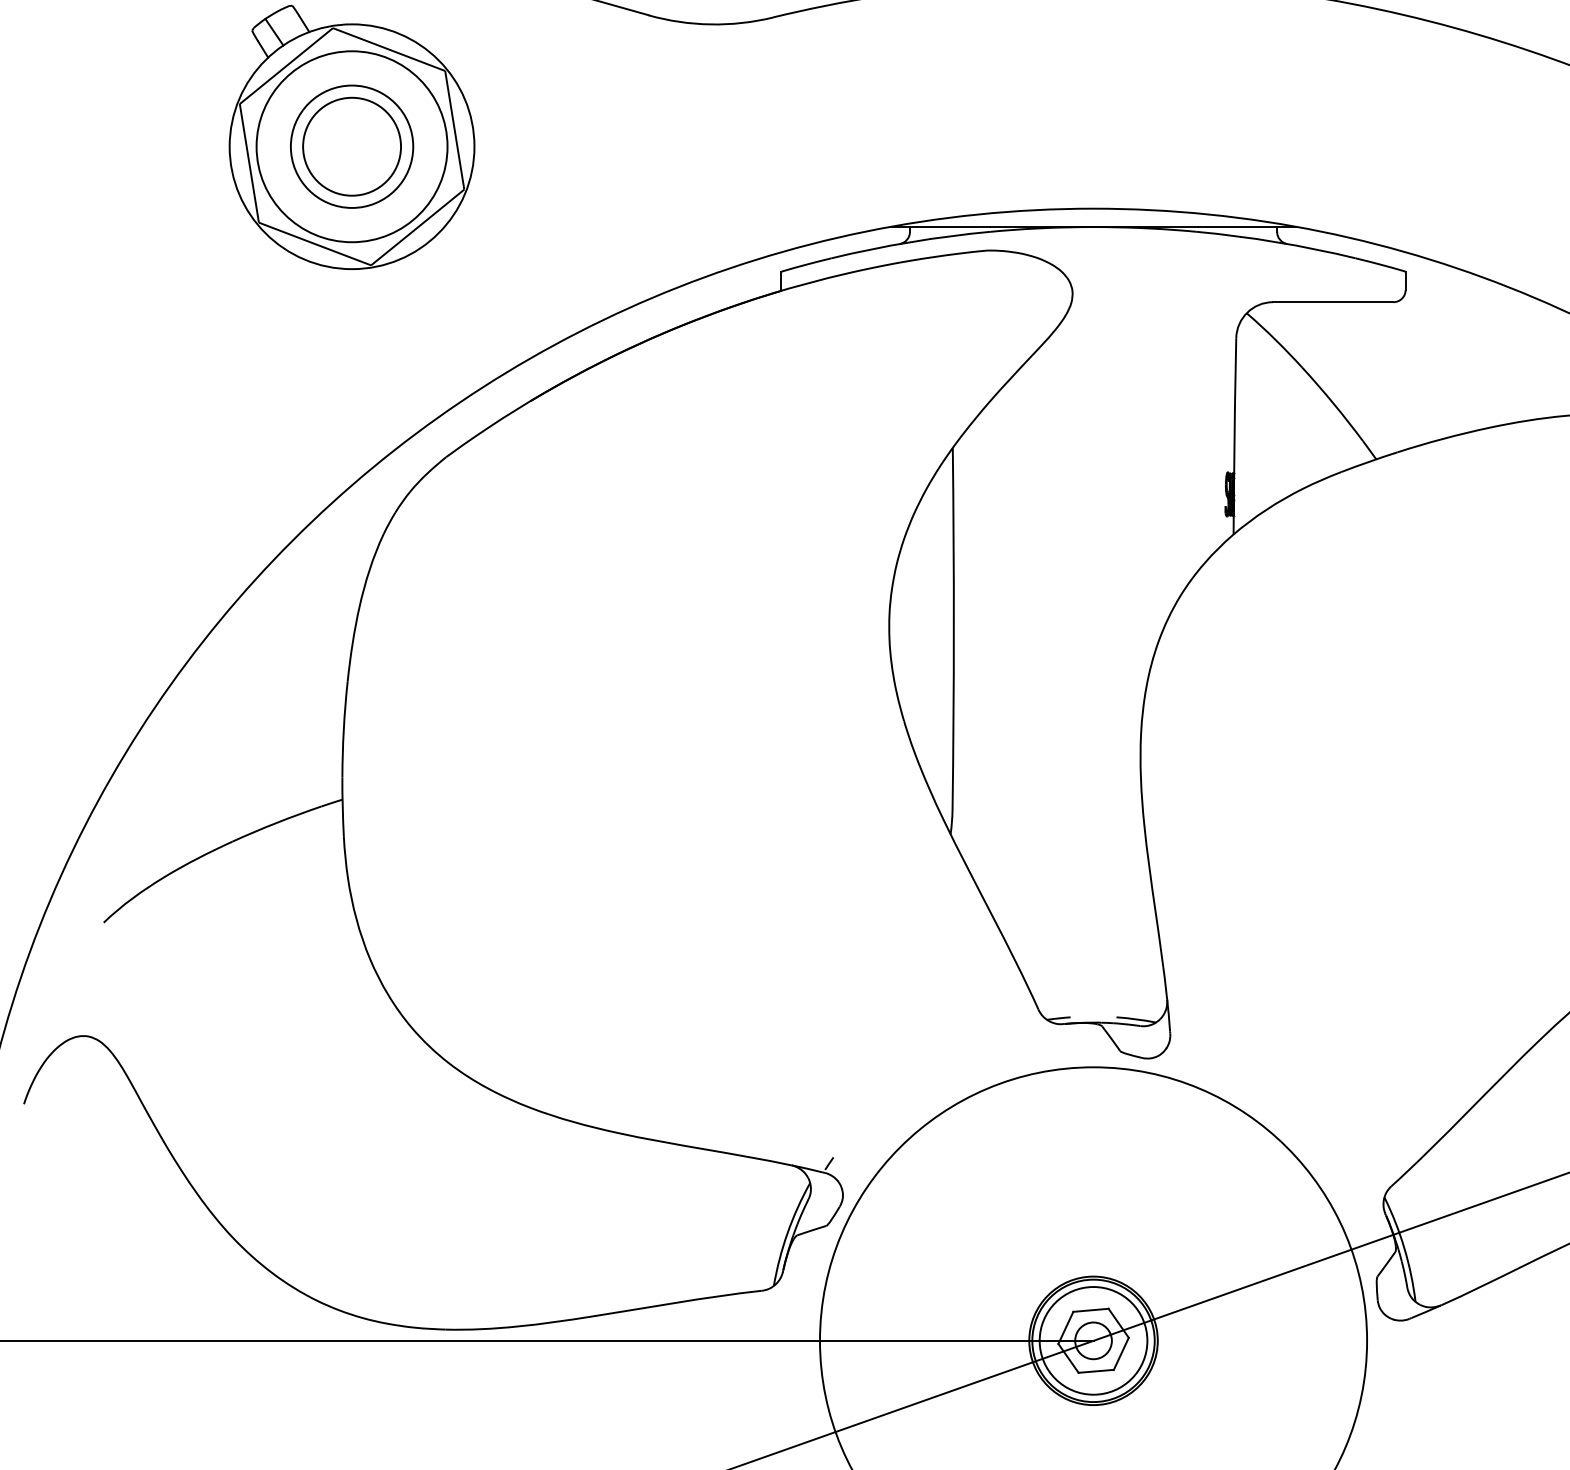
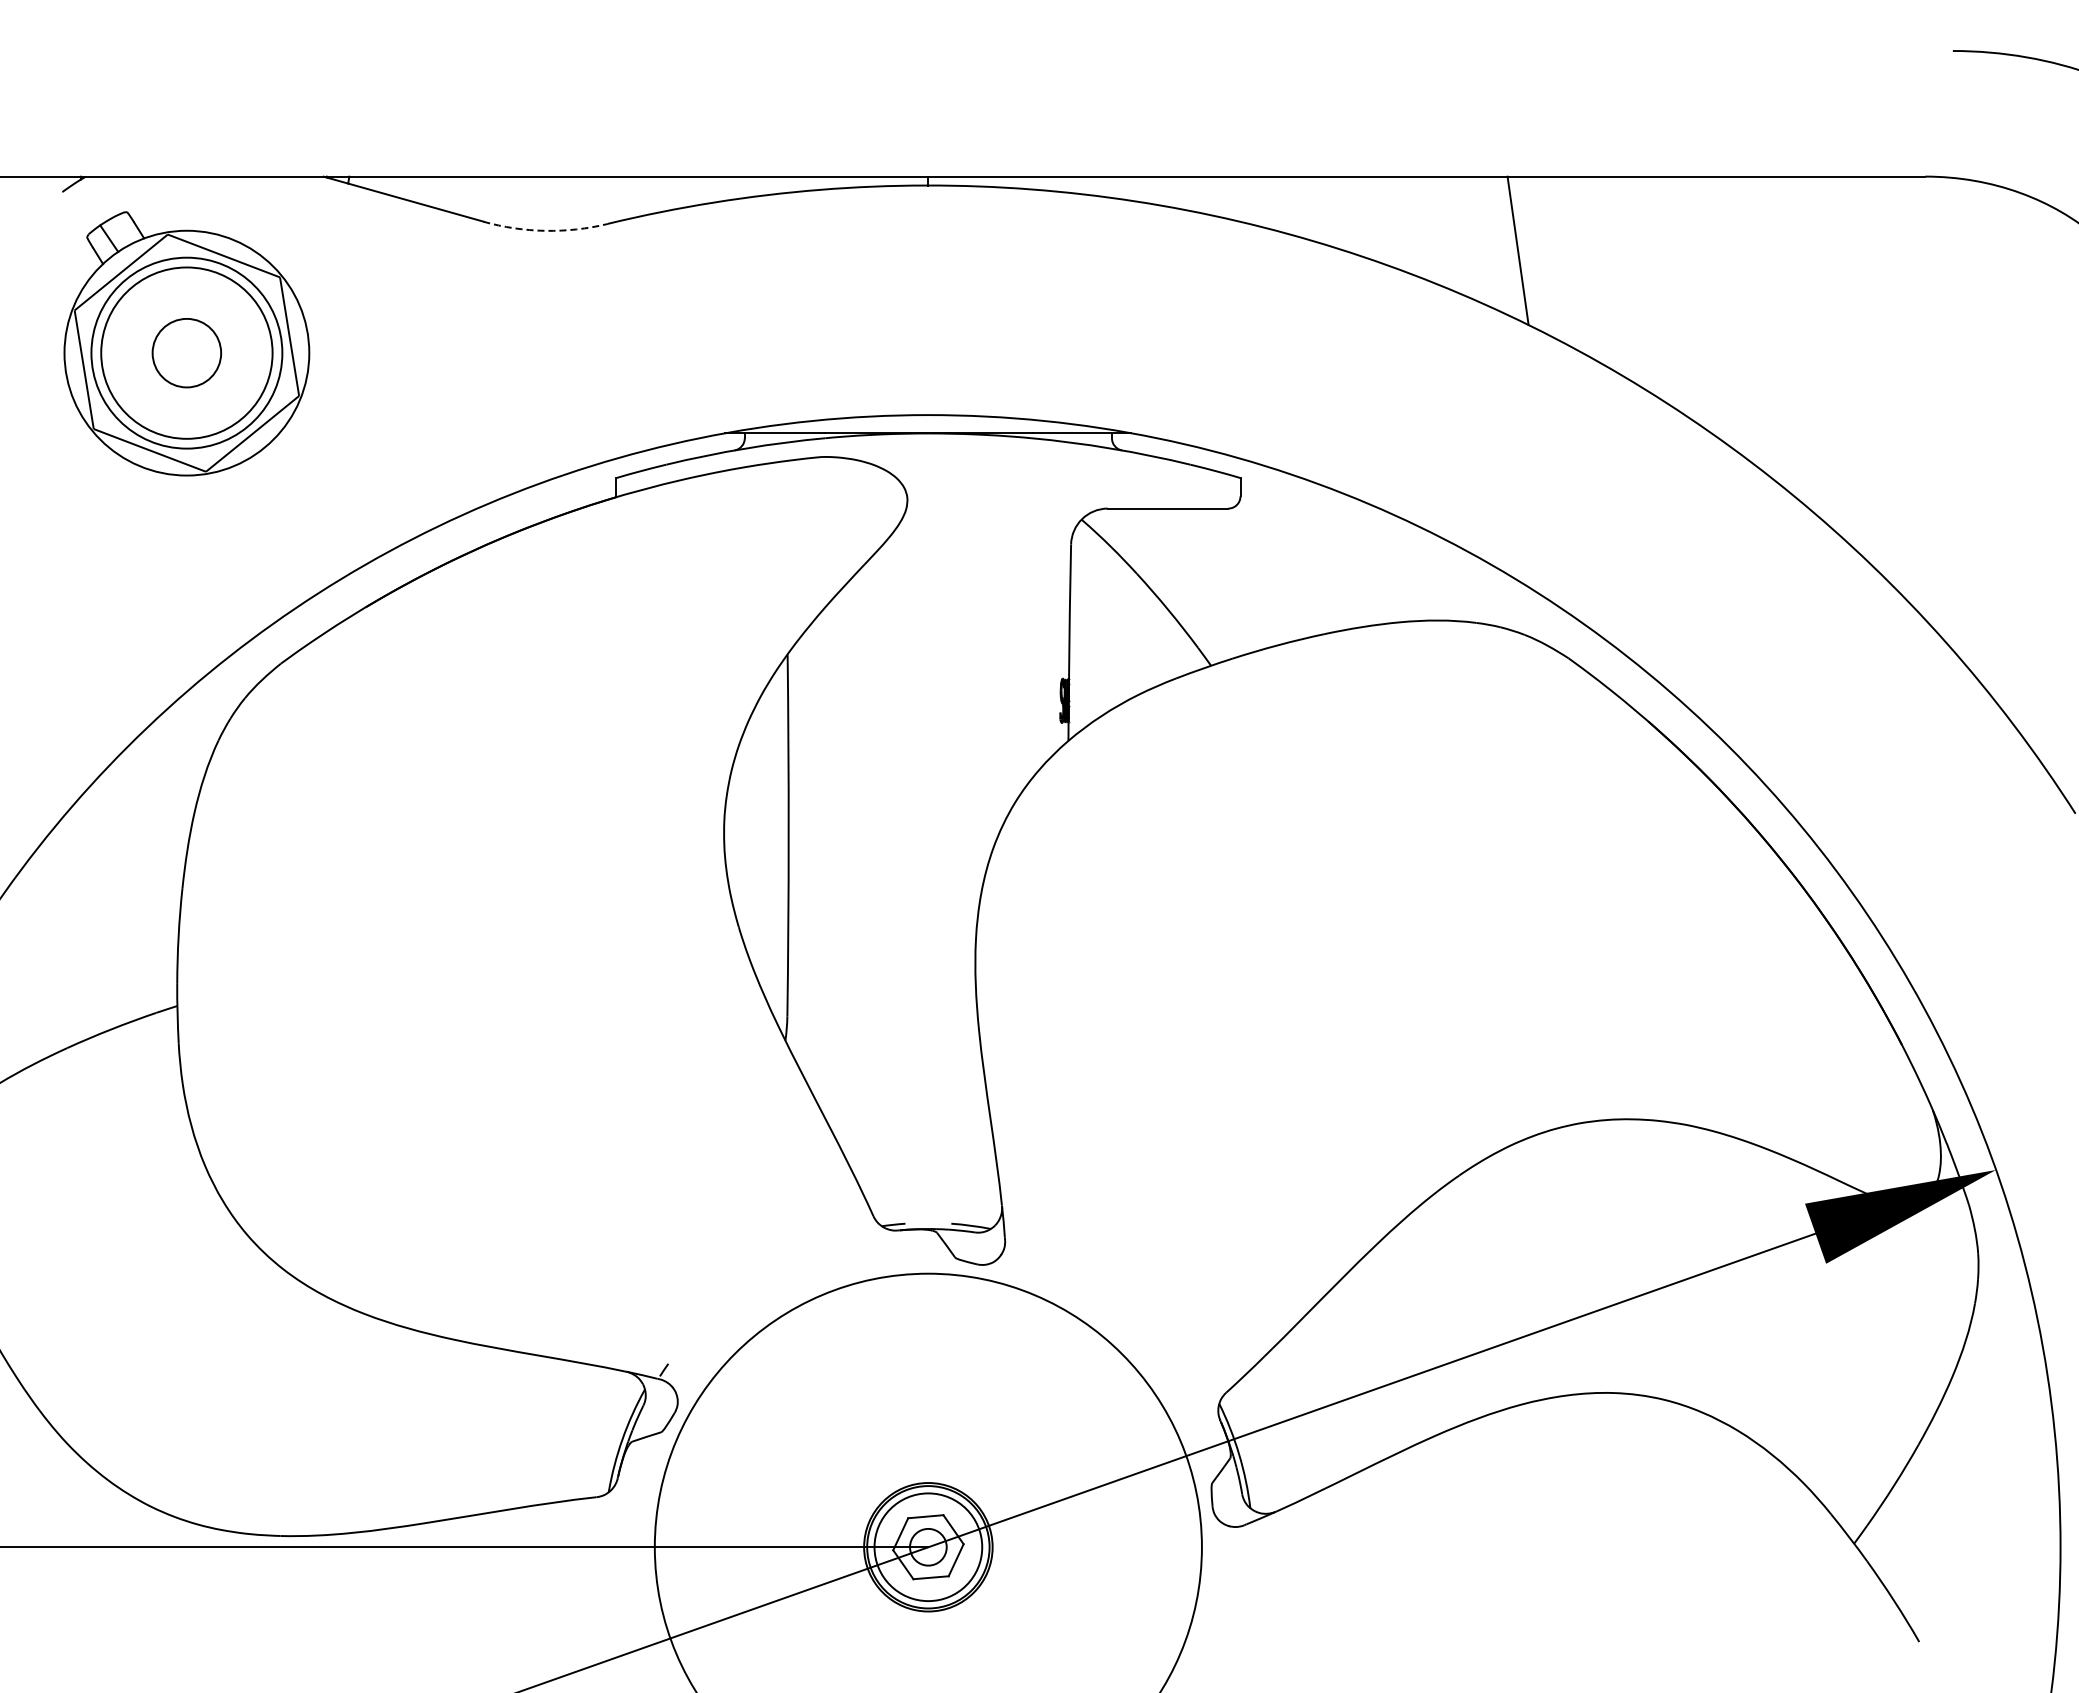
arc: (710, 24) -> (545, 230), solid -> dashed
circle: (351, 146) -> (186, 352), size x1.4
circle: (351, 147) -> (186, 353), size x0.7

